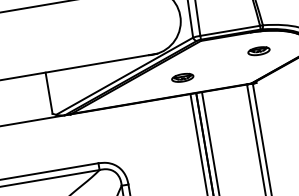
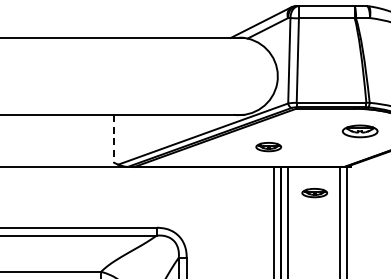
part: (259, 51) -> (360, 131), size x1.4
line: (49, 93) -> (114, 139), solid -> dashed
part: (228, 111) -> (314, 193), added

